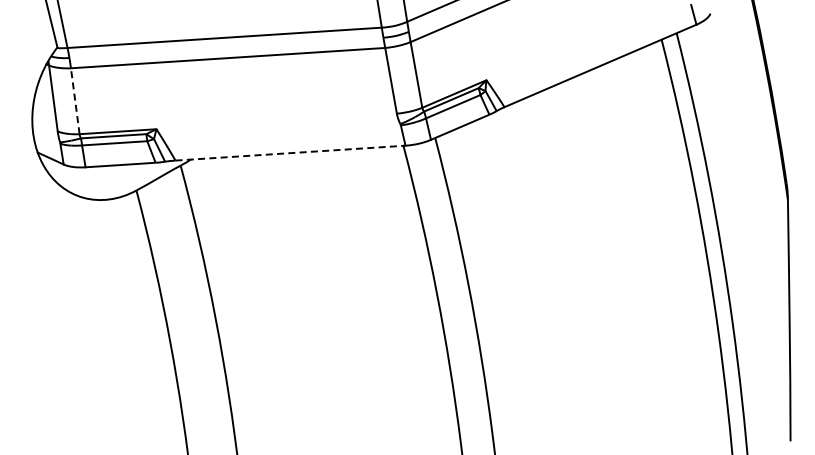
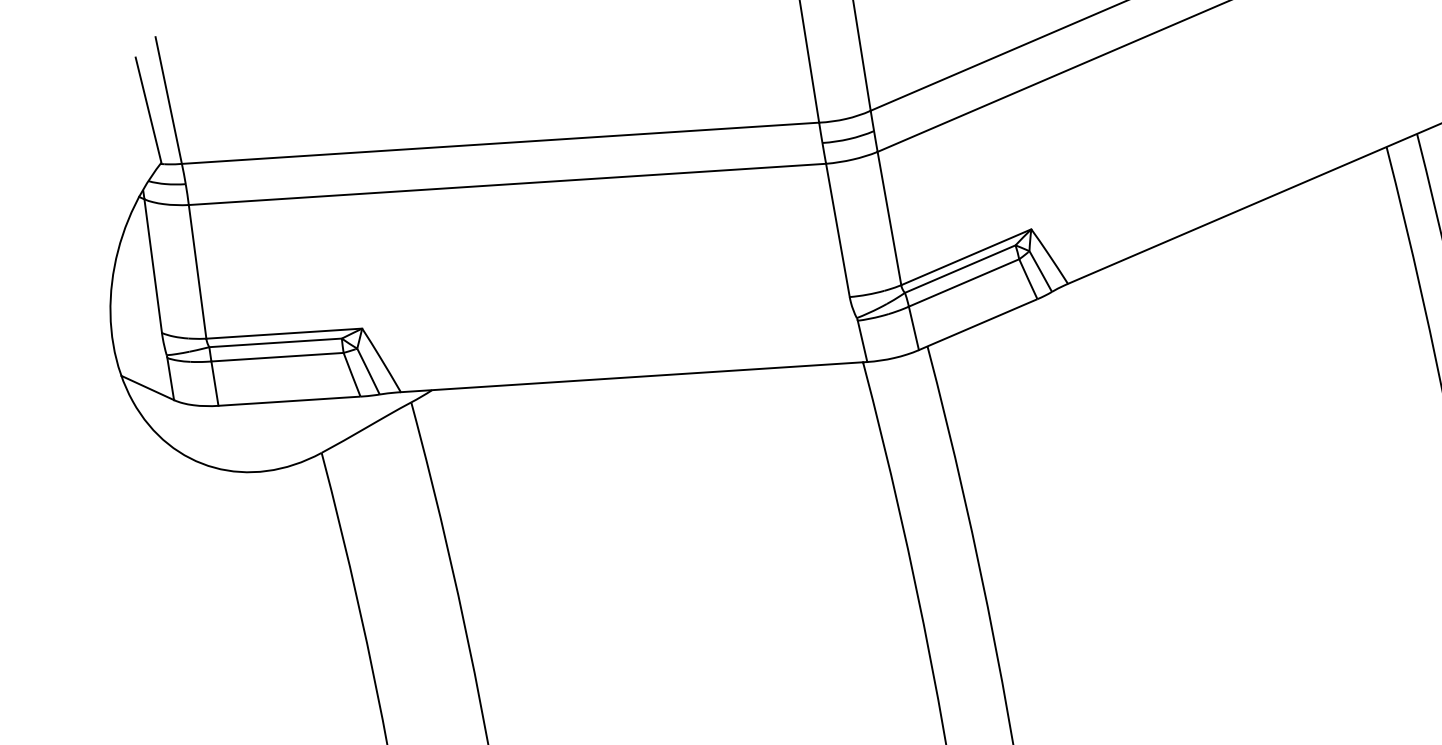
line: (75, 100) -> (198, 270), dashed -> solid
line: (291, 153) -> (636, 377), dashed -> solid

